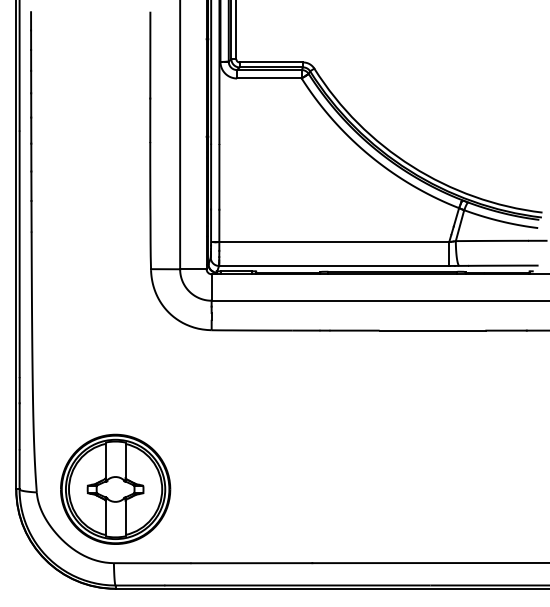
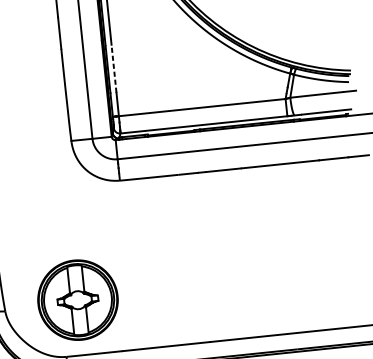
line: (219, 176) -> (114, 68), solid -> dashed
part: (115, 488) -> (77, 299), moved

